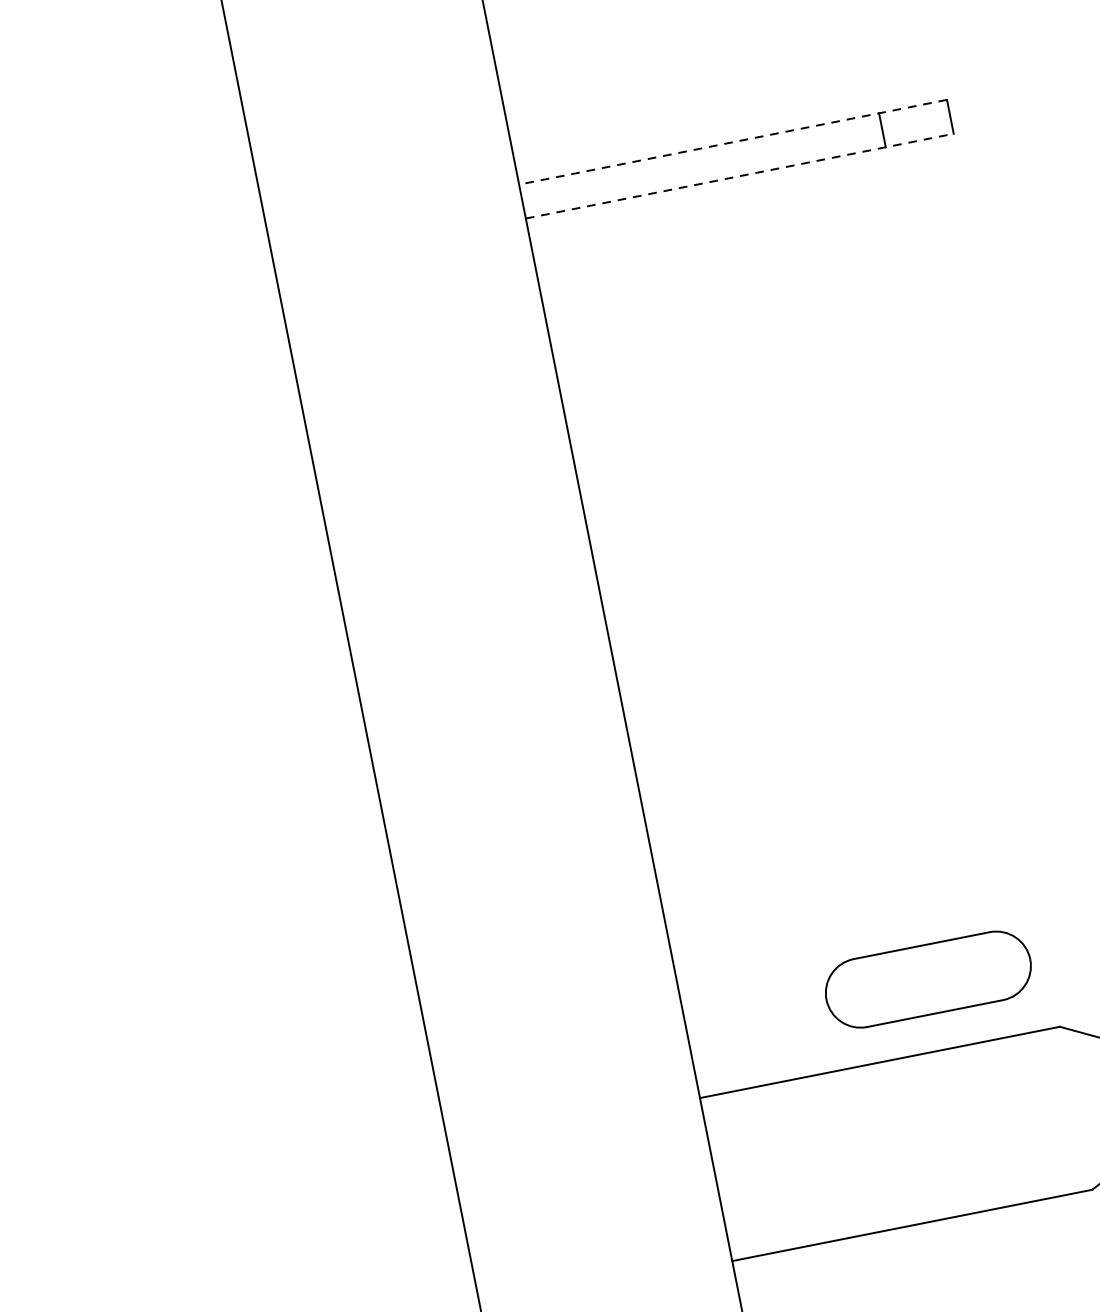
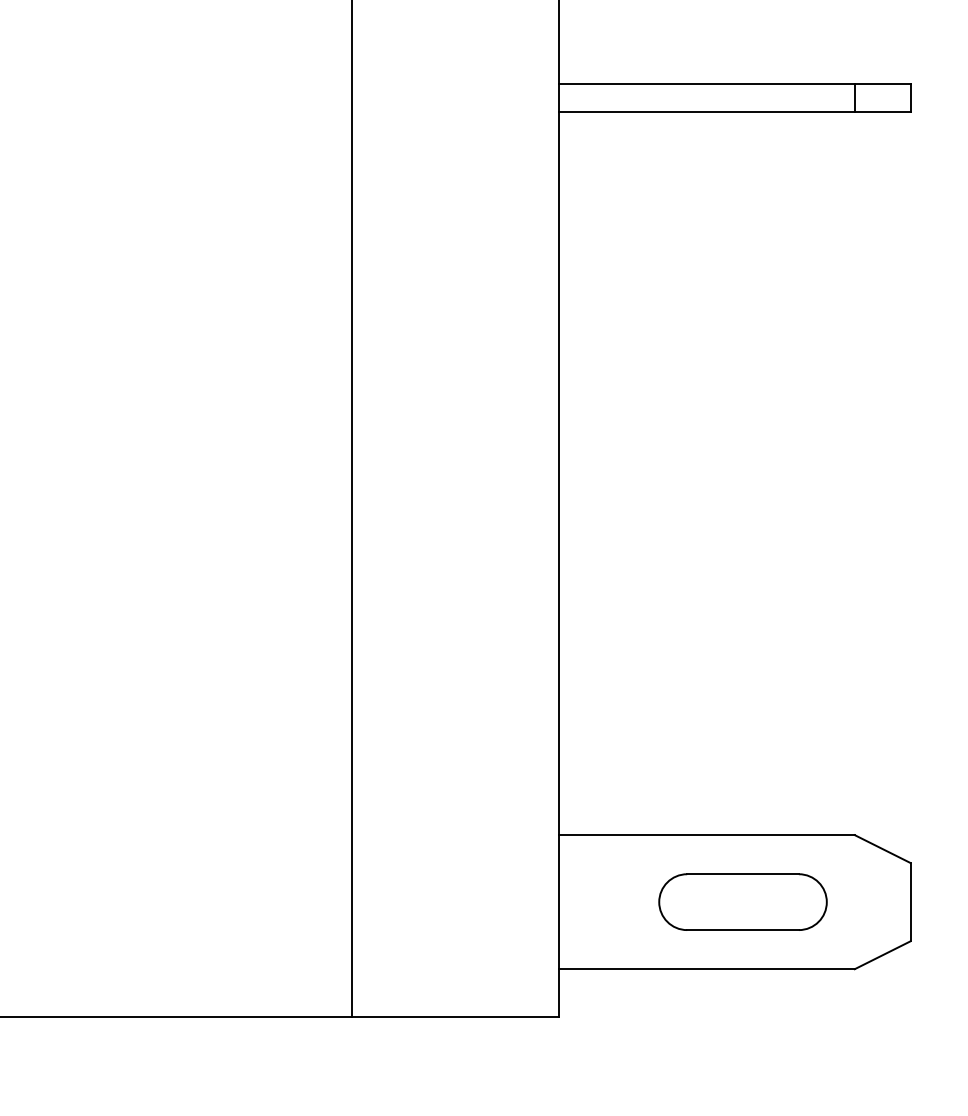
line: (732, 141) -> (734, 83), dashed -> solid
line: (739, 176) -> (734, 111), dashed -> solid
part: (927, 978) -> (742, 901), moved

